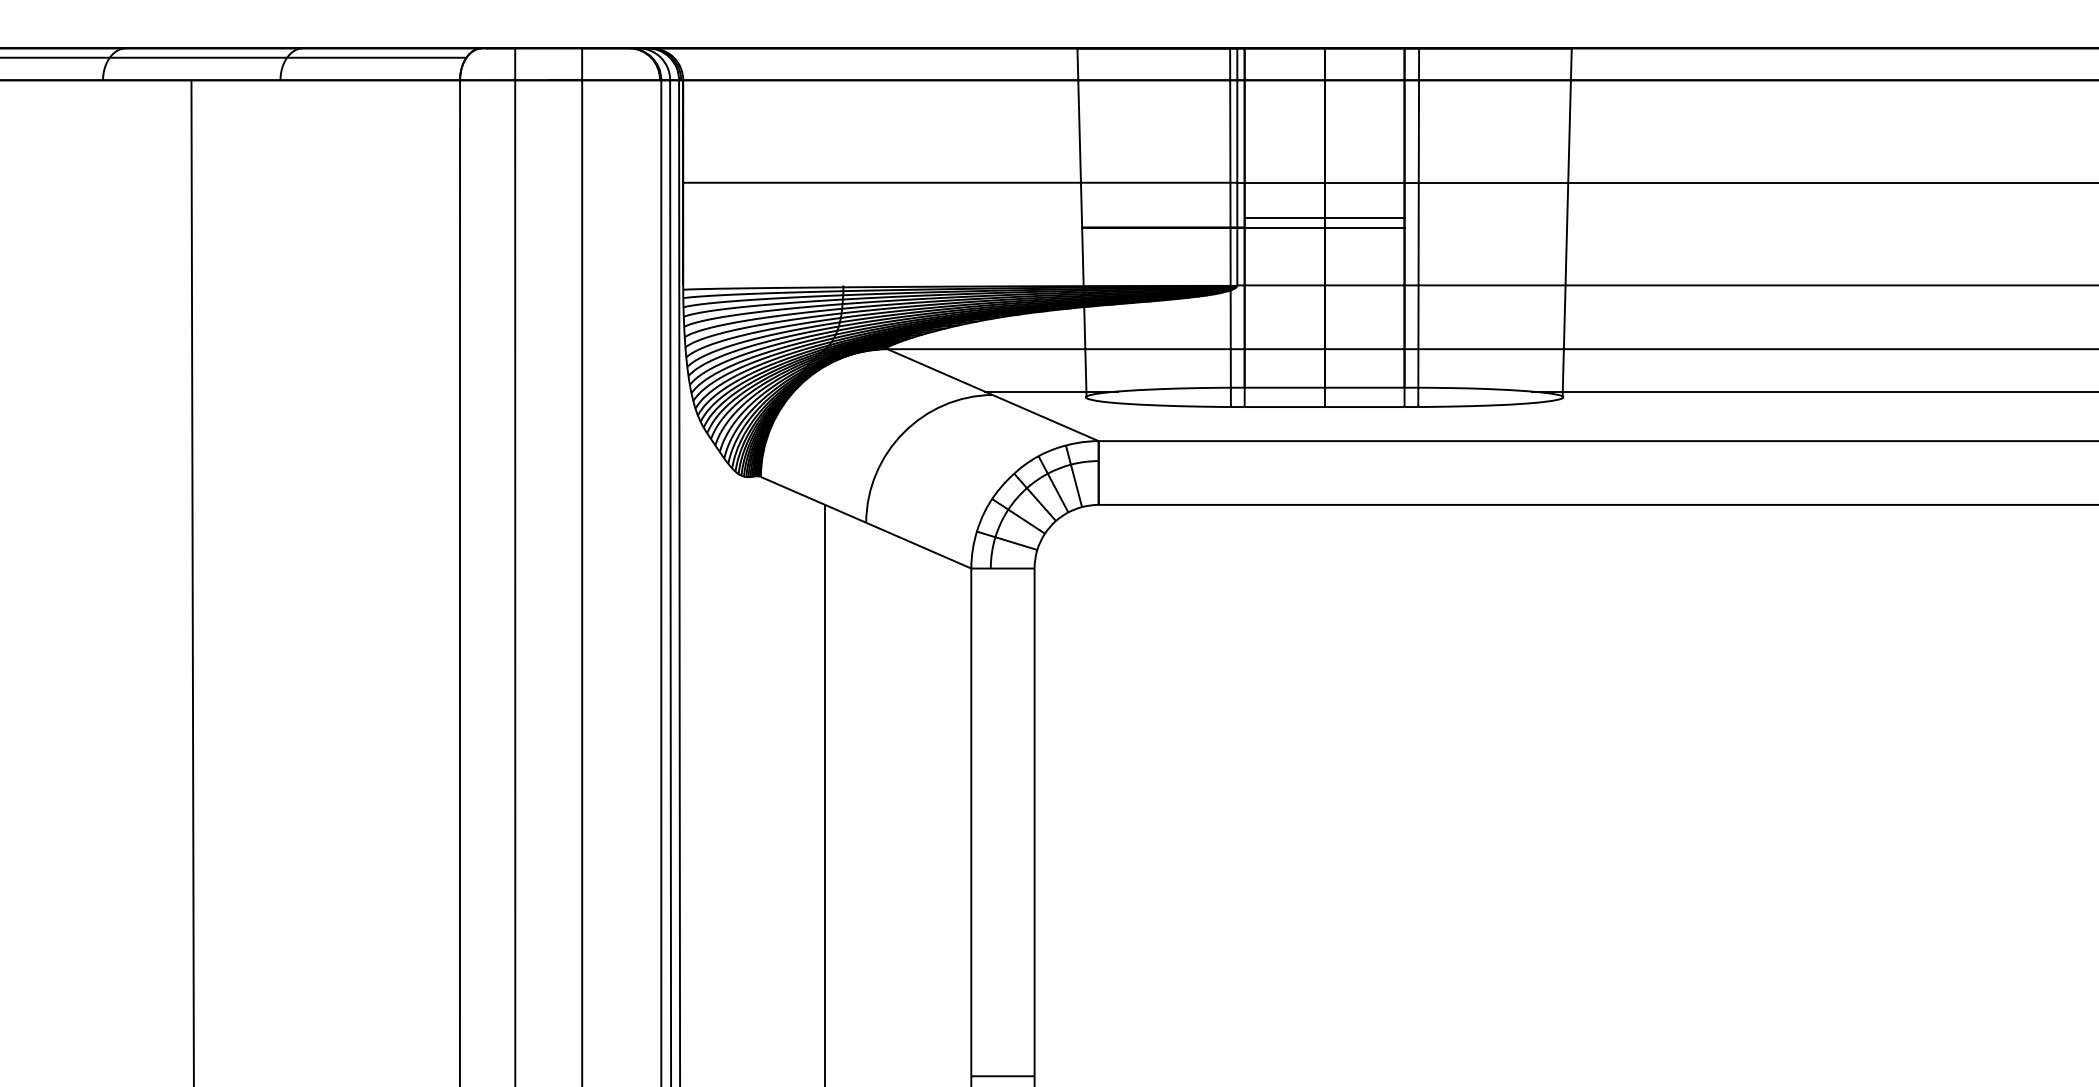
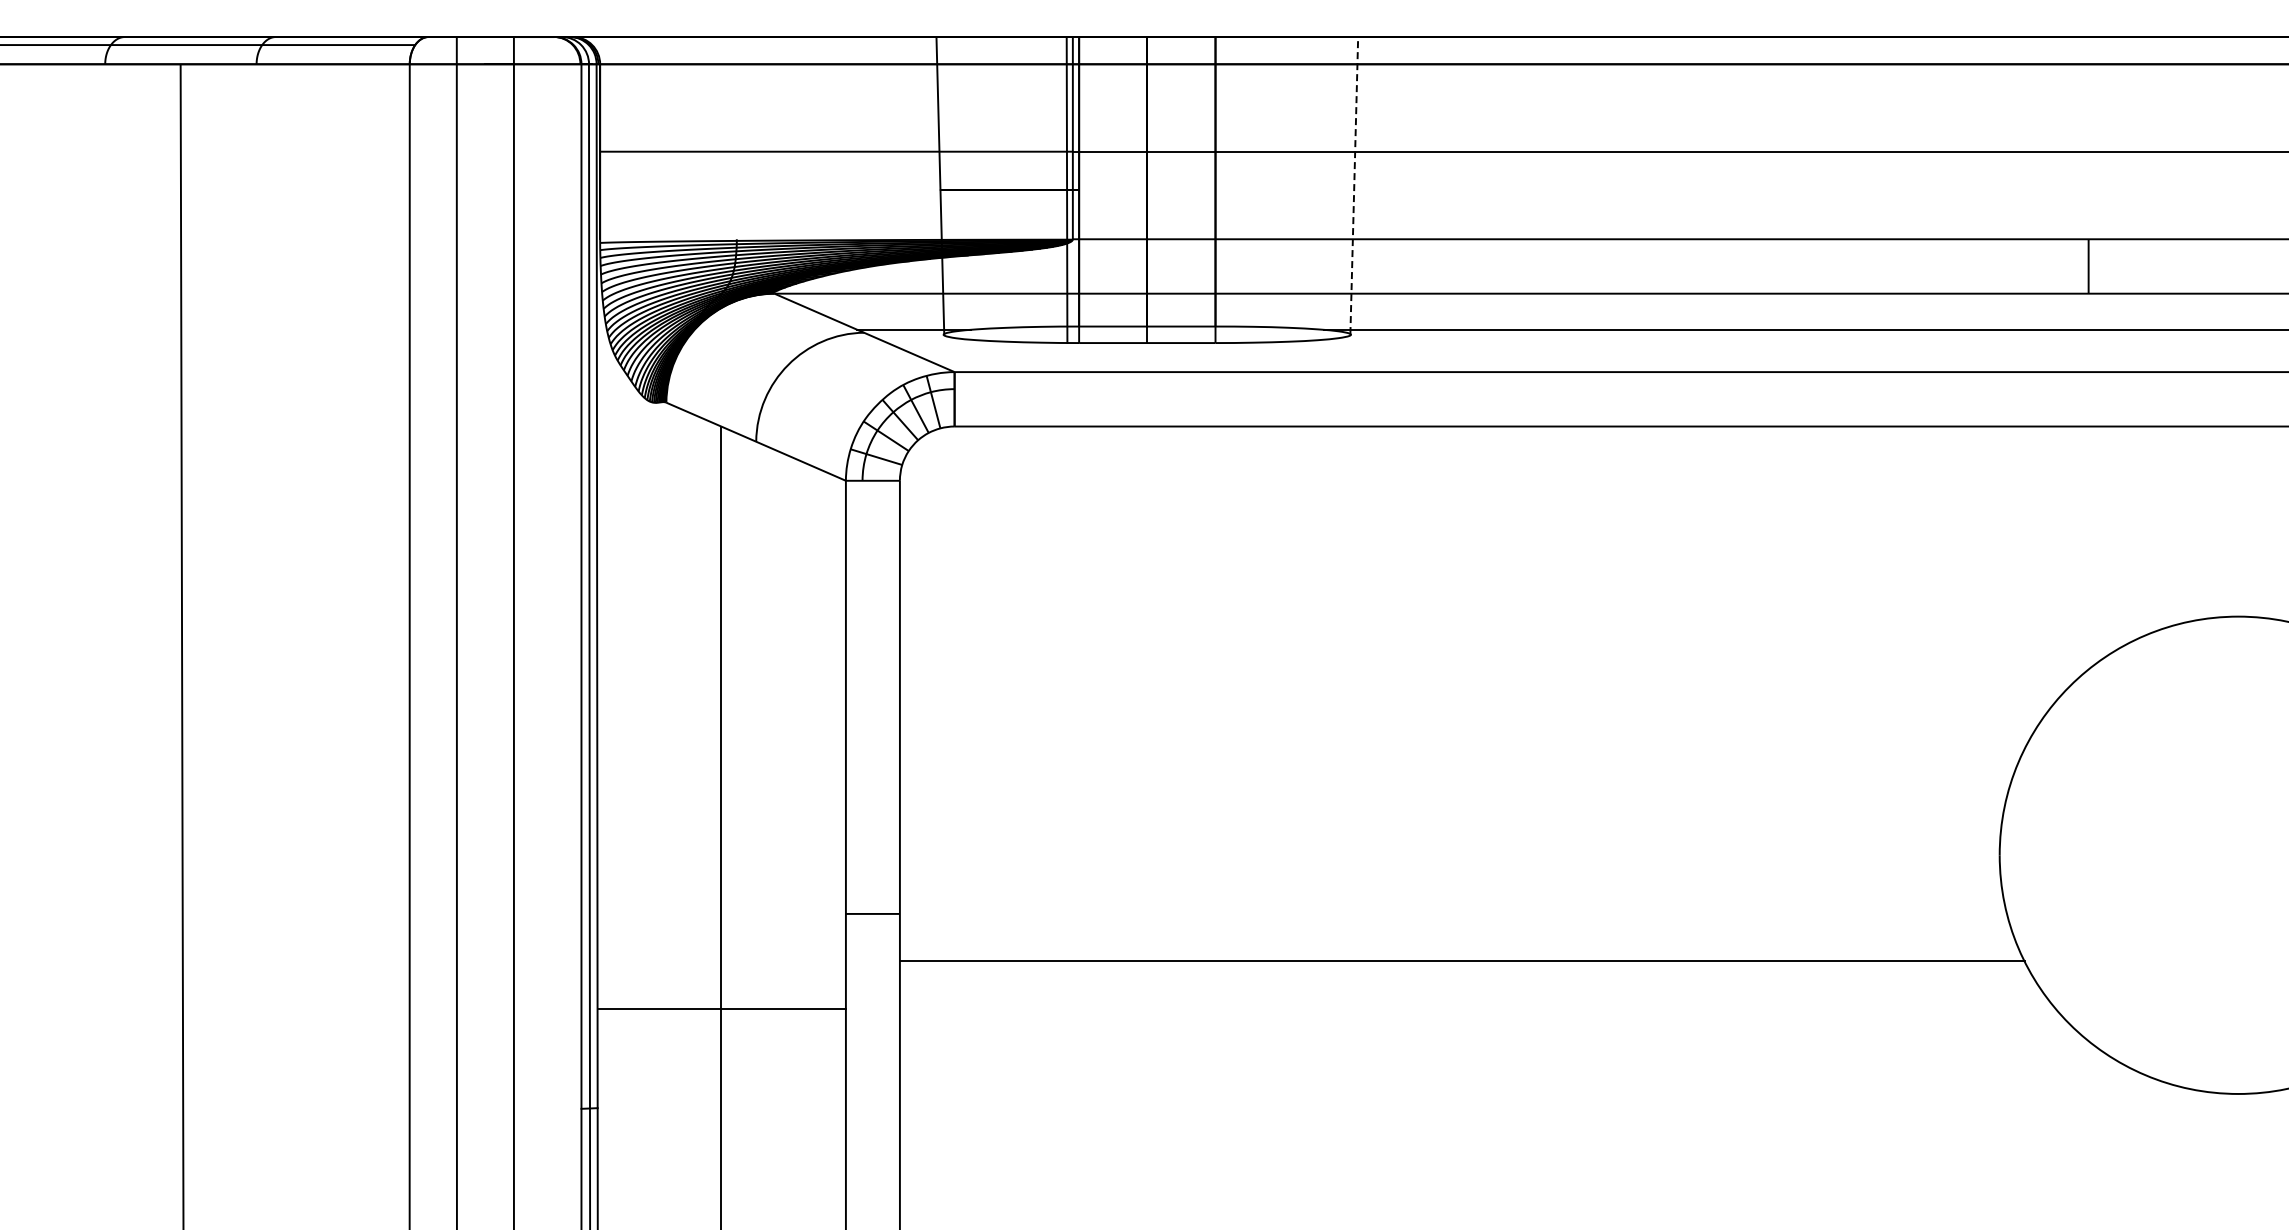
line: (1324, 217) -> (1147, 181), removed
line: (1567, 222) -> (1354, 185), solid -> dashed
line: (1324, 228) -> (1147, 190), removed
line: (1418, 228) -> (1227, 190), removed

